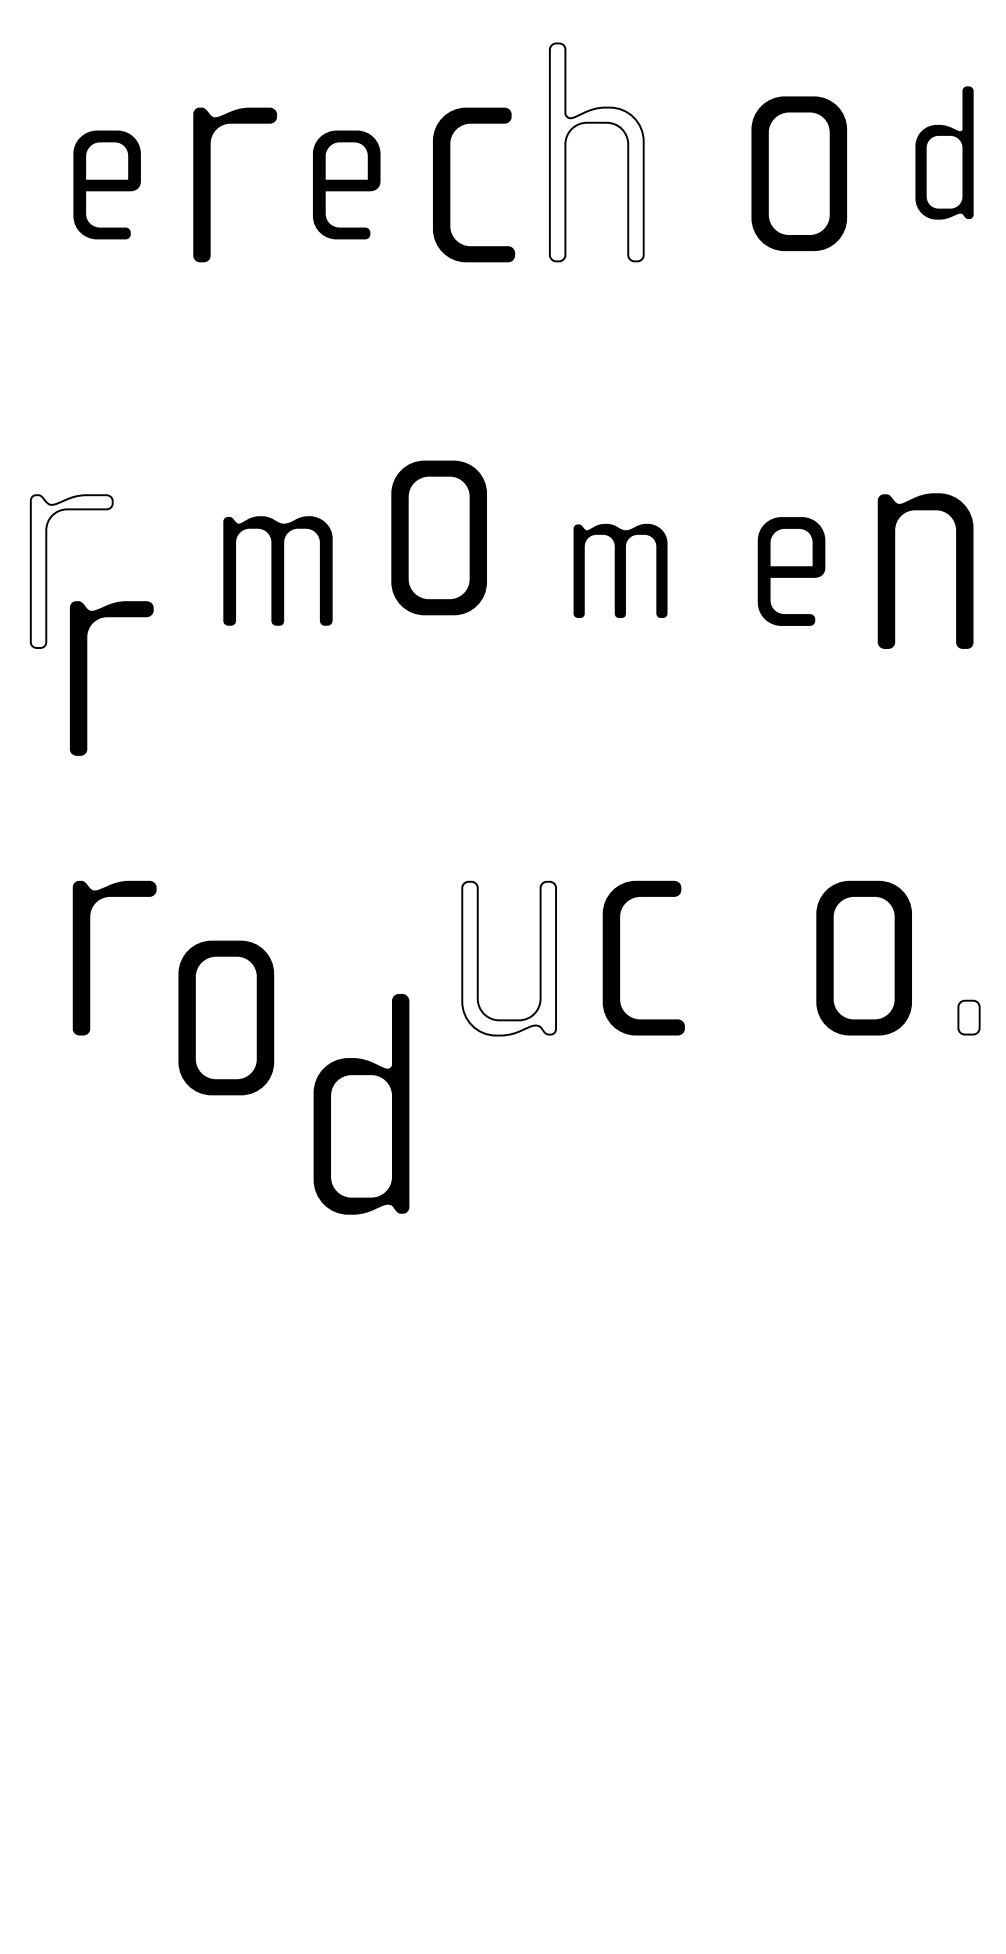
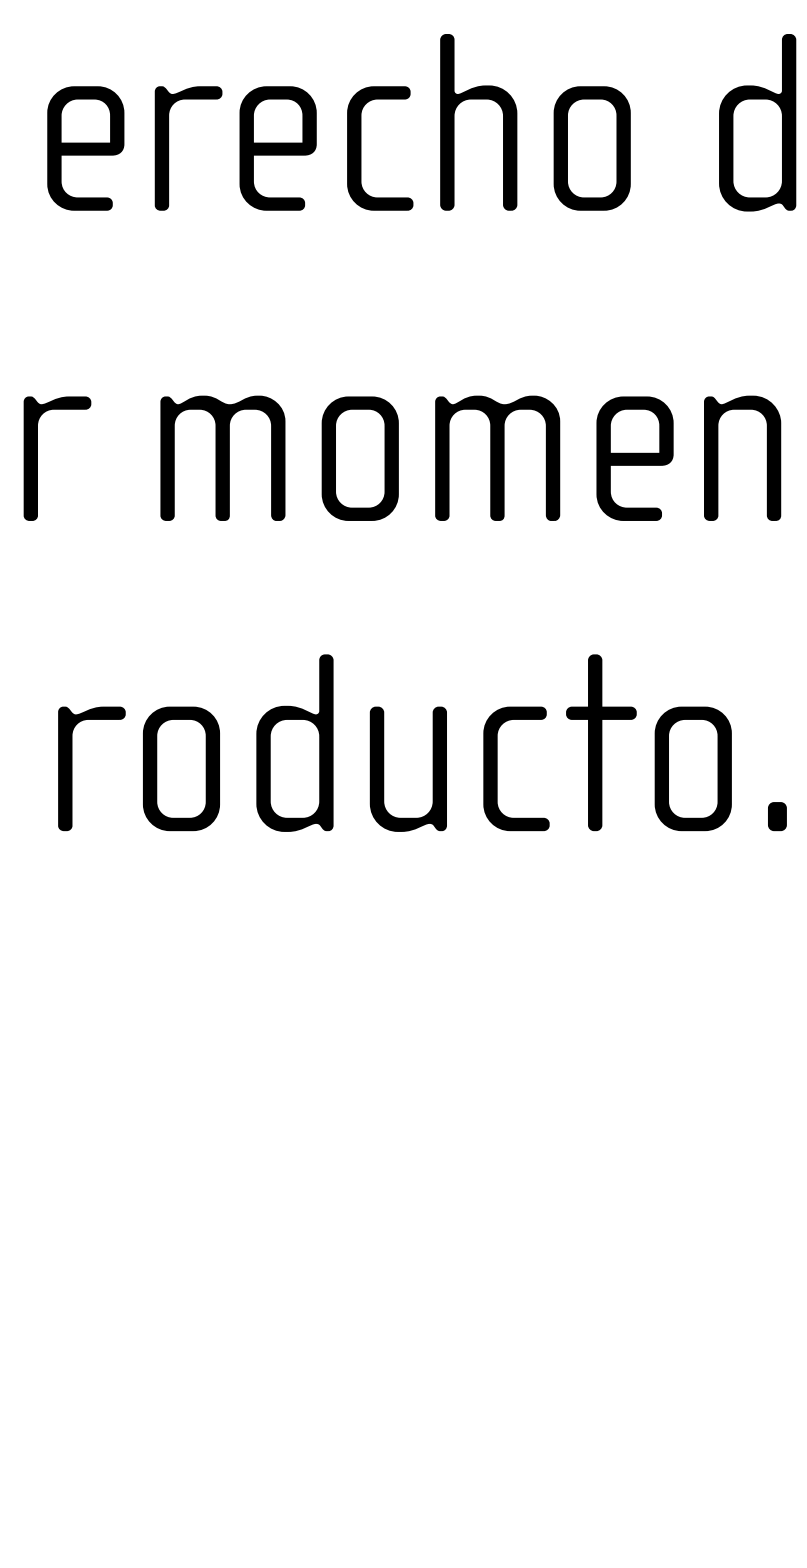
fill: (596, 151) -> (478, 121), added
part: (944, 152) -> (757, 122), size x1.67
part: (798, 173) -> (591, 148), moved
part: (106, 184) -> (85, 148), size x1.43
part: (345, 184) -> (277, 148), size x1.43
part: (438, 537) -> (359, 458), moved
part: (277, 570) -> (222, 457), size x1.43
part: (620, 570) -> (497, 457), size x1.67
fill: (71, 571) -> (57, 458), added
part: (790, 571) -> (634, 458), size x1.43
part: (87, 678) -> (70, 544), removed
part: (749, 925) -> (601, 742), added
fill: (509, 957) -> (408, 768), added
part: (226, 1017) -> (181, 768), moved
fill: (967, 1017) -> (776, 816), added
part: (360, 1103) -> (294, 742), moved

